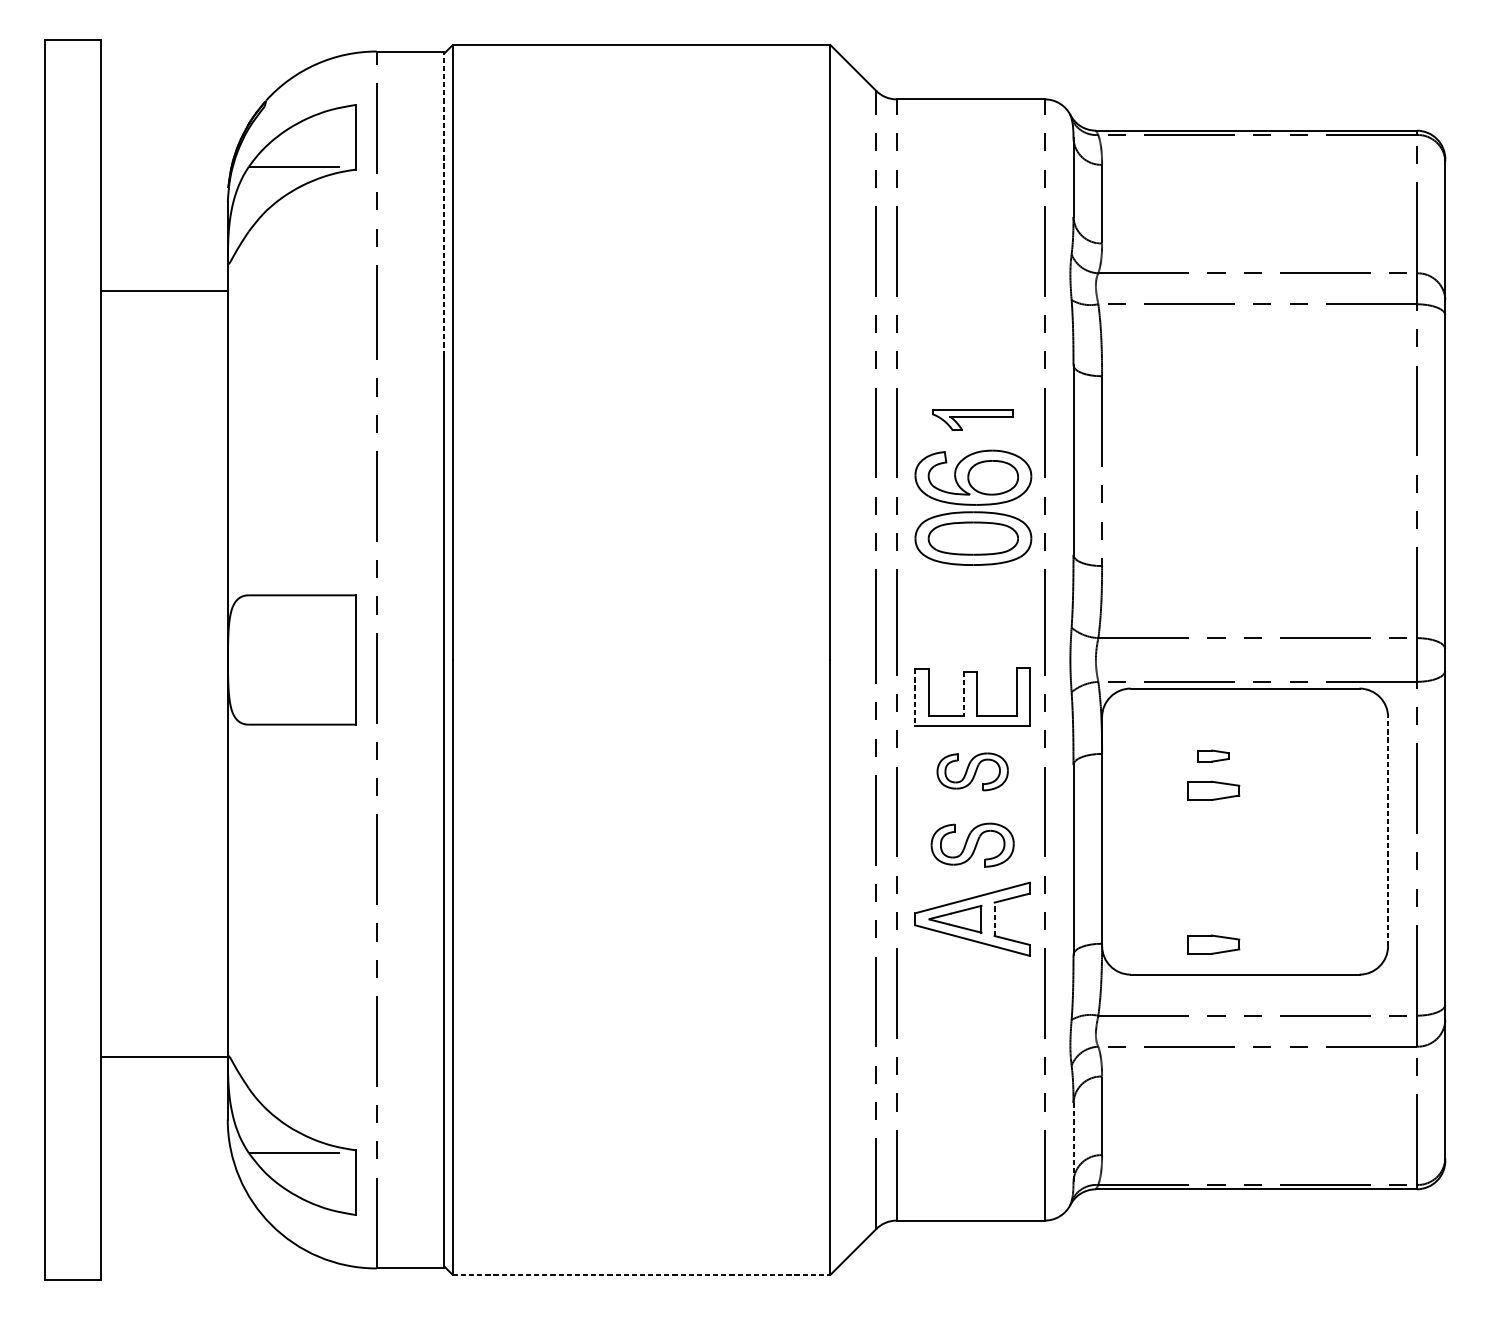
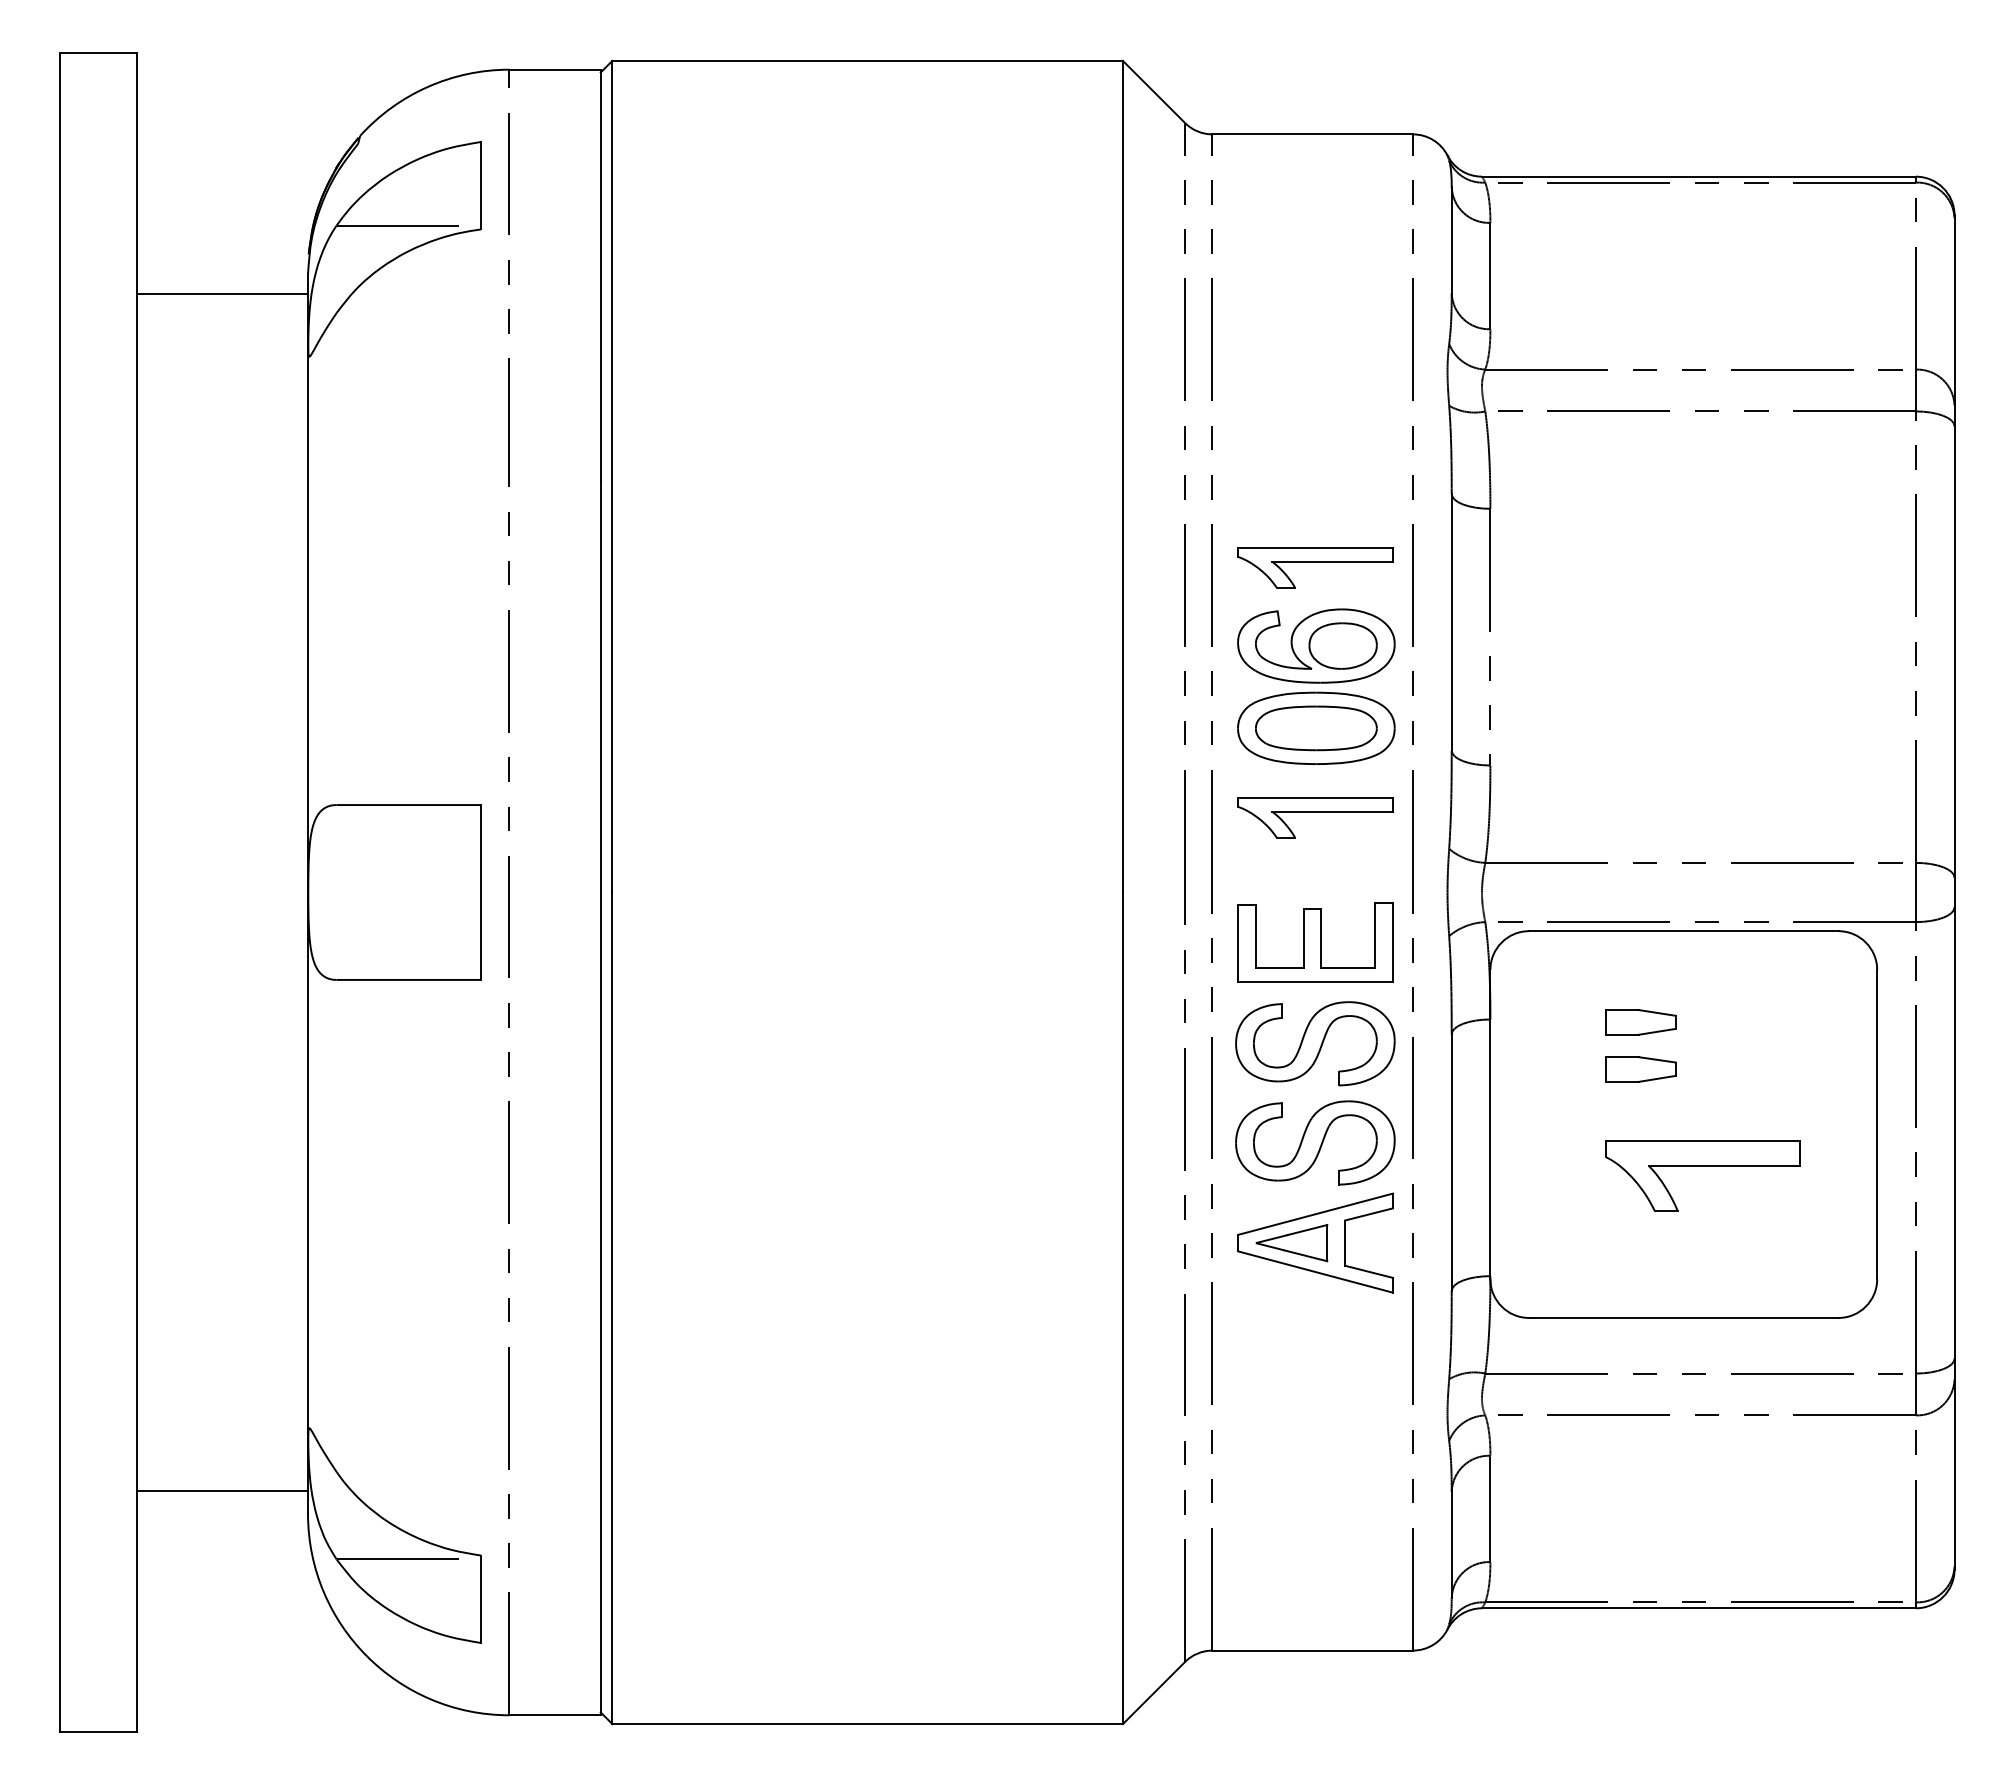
line: (444, 203) -> (600, 275), dashed -> solid
line: (164, 291) -> (222, 294), moved
part: (972, 419) -> (1315, 567), size x1.43
part: (972, 604) -> (1315, 817), added
line: (963, 694) -> (1303, 938), dashed -> solid
line: (915, 697) -> (1238, 943), dashed -> solid
part: (1213, 756) -> (1640, 1022), size x1.67
part: (972, 771) -> (1315, 1043), size x1.67
line: (1388, 831) -> (1877, 1124), dashed -> solid
part: (972, 844) -> (1315, 1142), size x1.43
part: (1258, 862) -> (1702, 1166), added
line: (994, 919) -> (1345, 1243), dashed -> solid
part: (1213, 944) -> (1640, 1277), removed
line: (164, 1057) -> (222, 1490), moved
line: (1073, 1142) -> (1451, 1544), dashed -> solid
line: (642, 1275) -> (868, 1724), dashed -> solid

